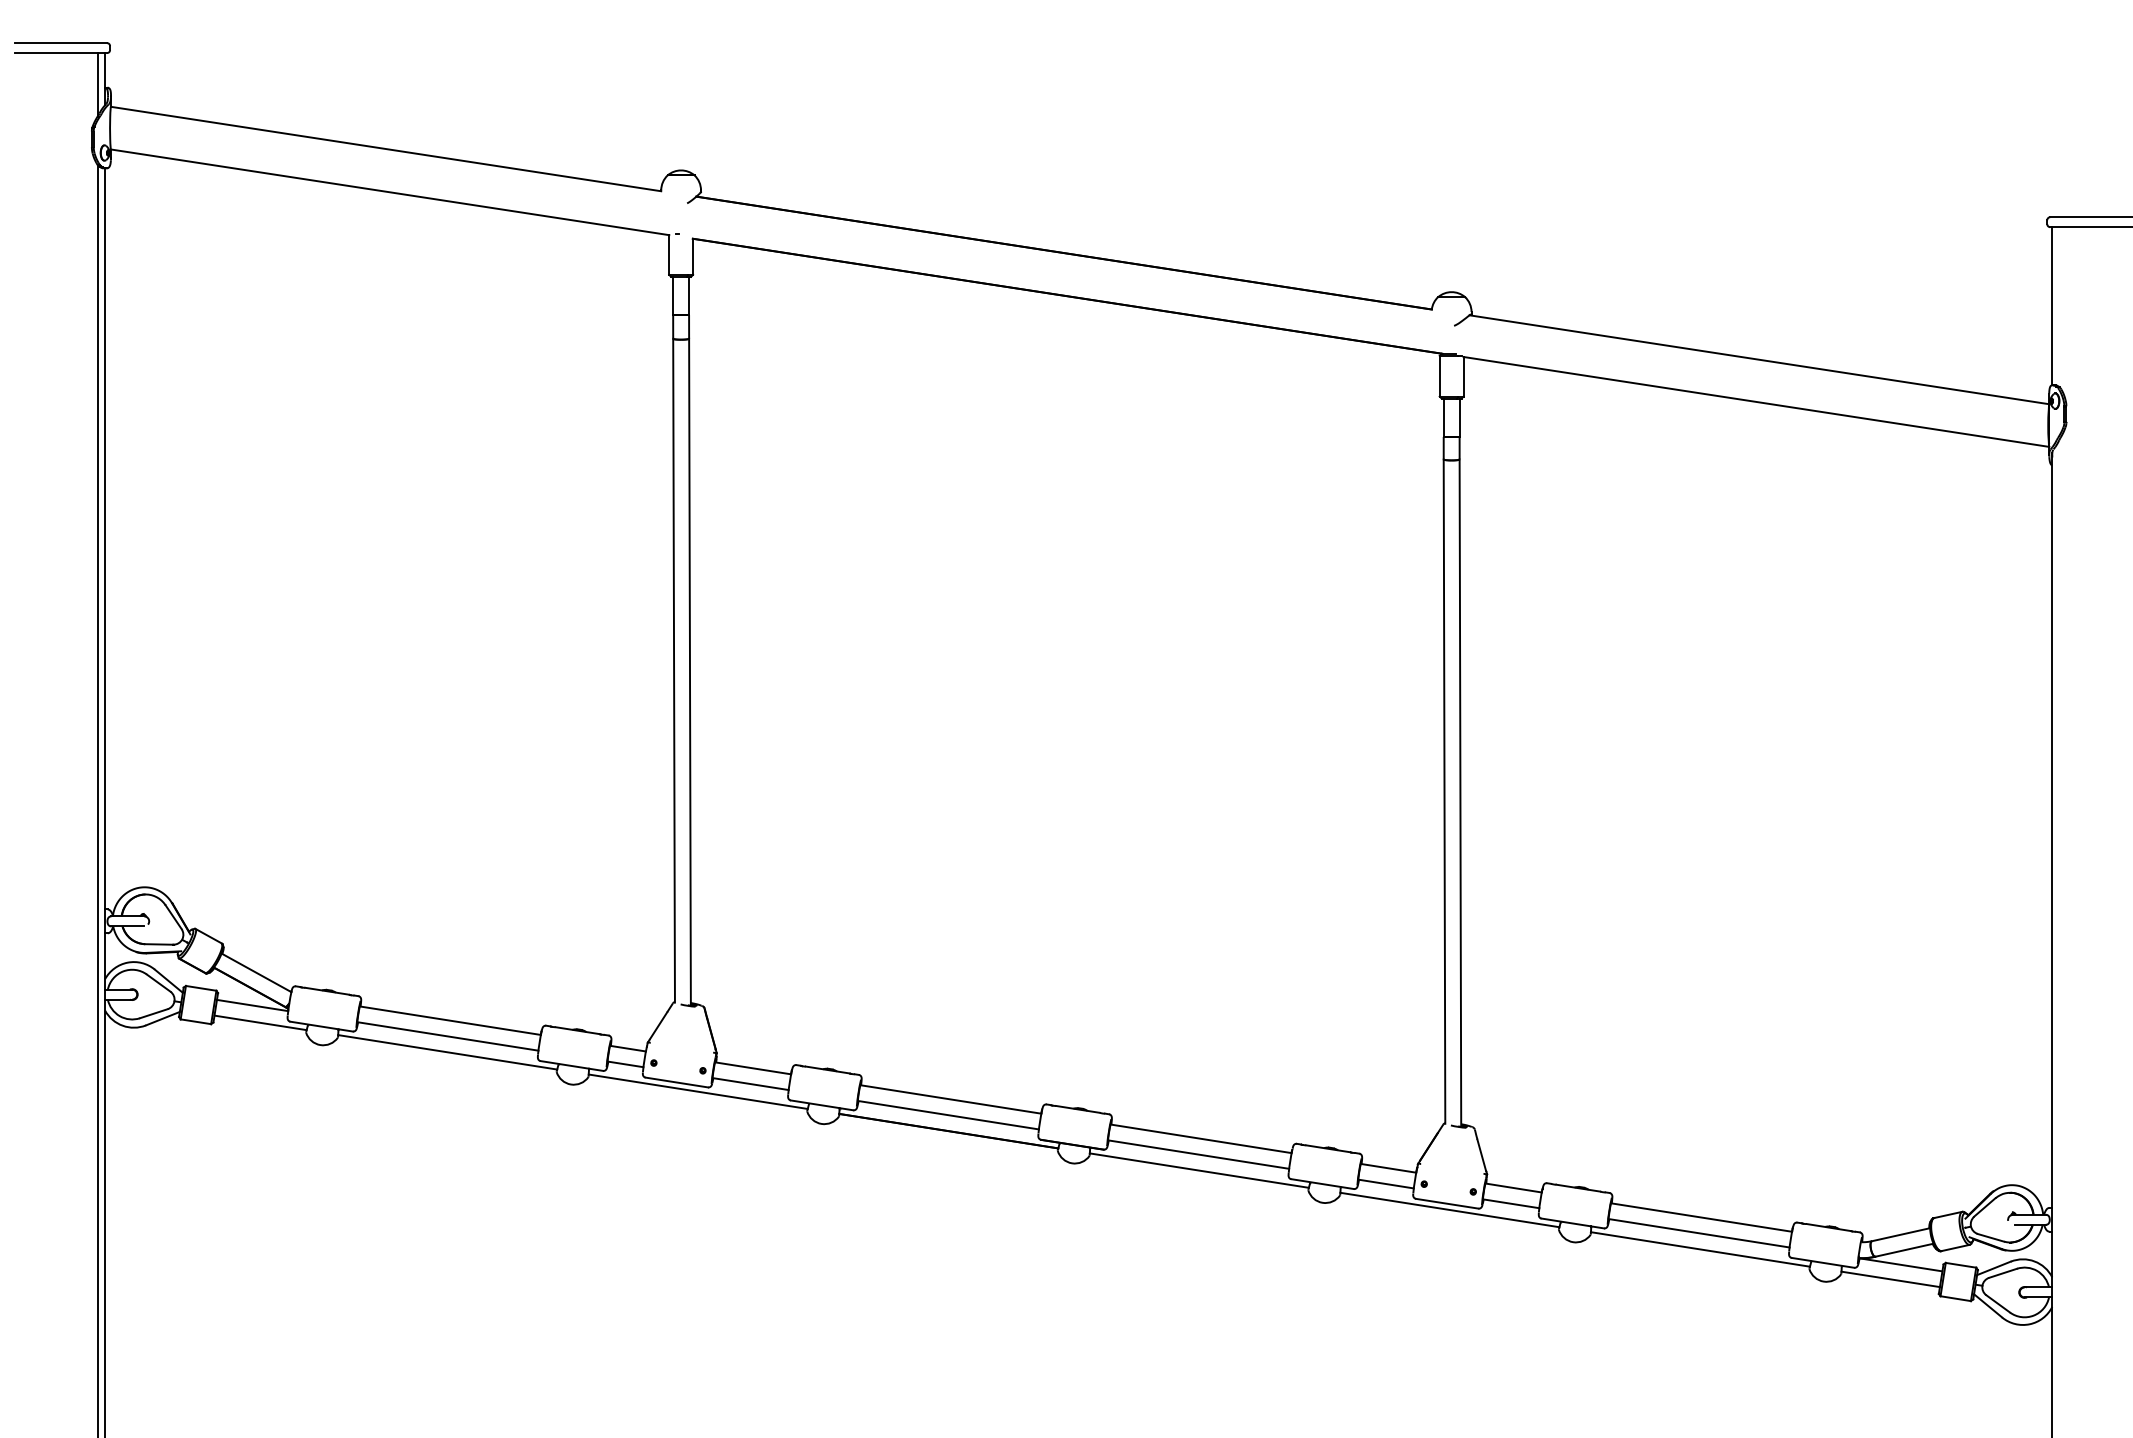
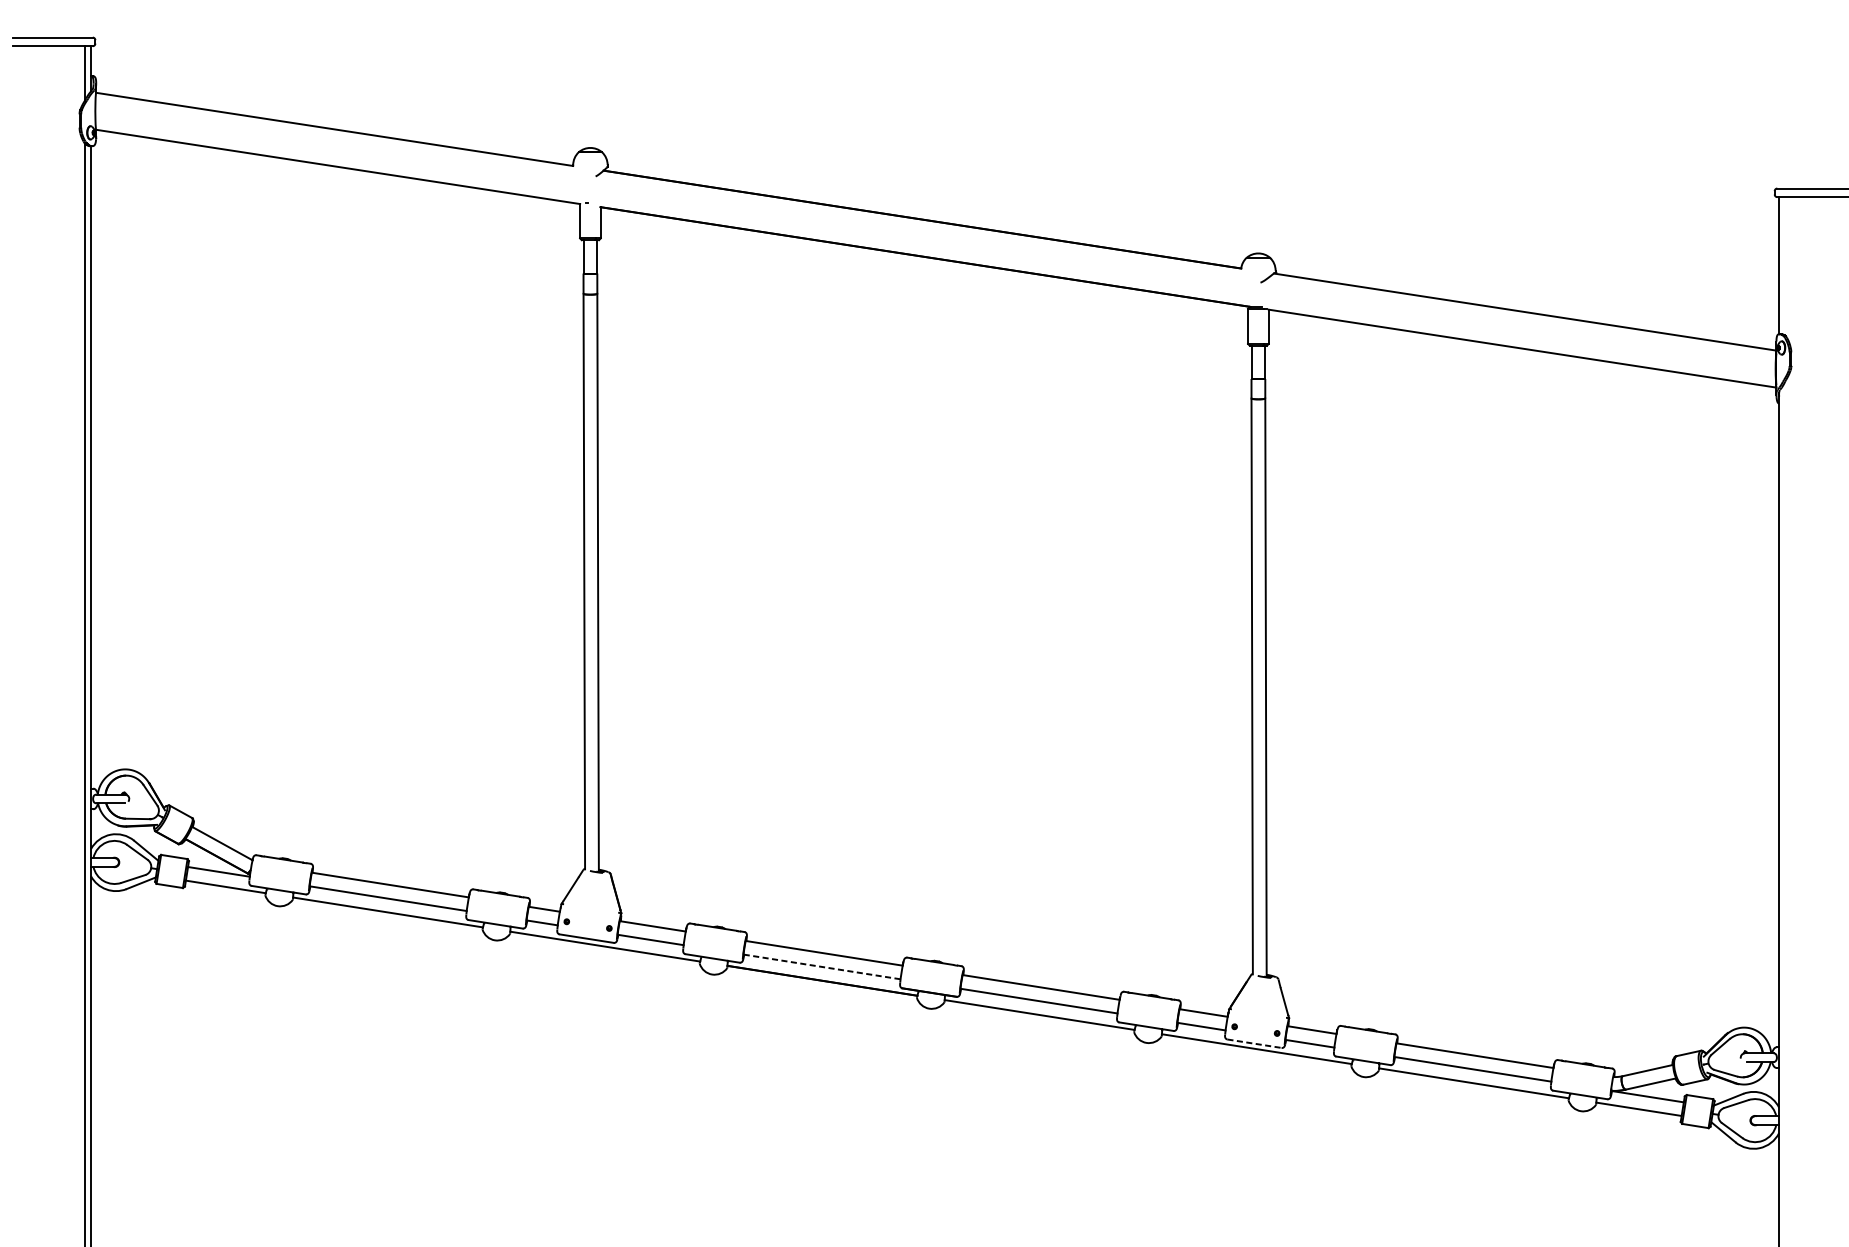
line: (948, 1115) -> (822, 967), solid -> dashed
line: (1447, 1203) -> (1254, 1043), solid -> dashed

